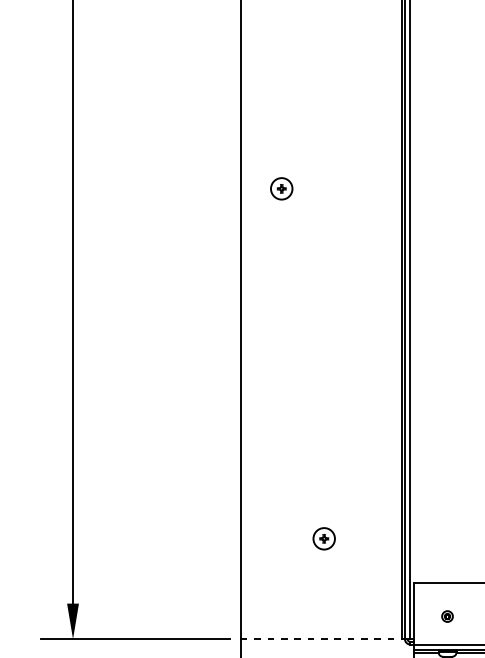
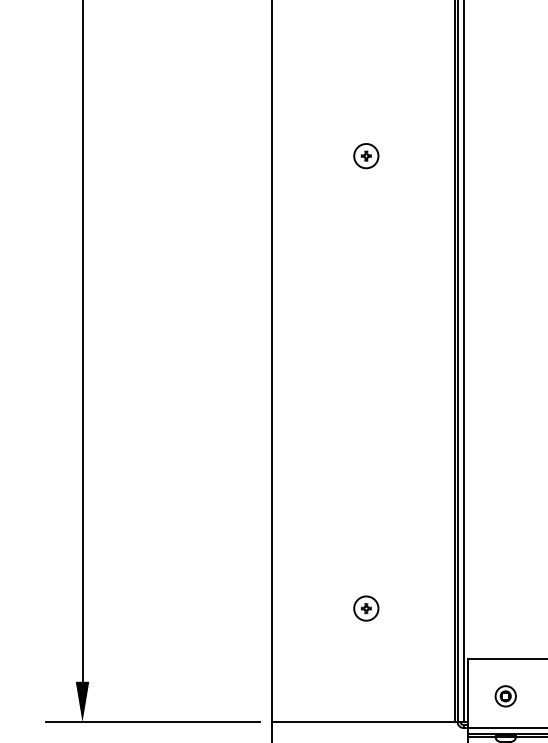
part: (281, 189) -> (366, 156), moved
part: (447, 616) -> (505, 696), size x1.67
line: (321, 639) -> (363, 722), dashed -> solid

